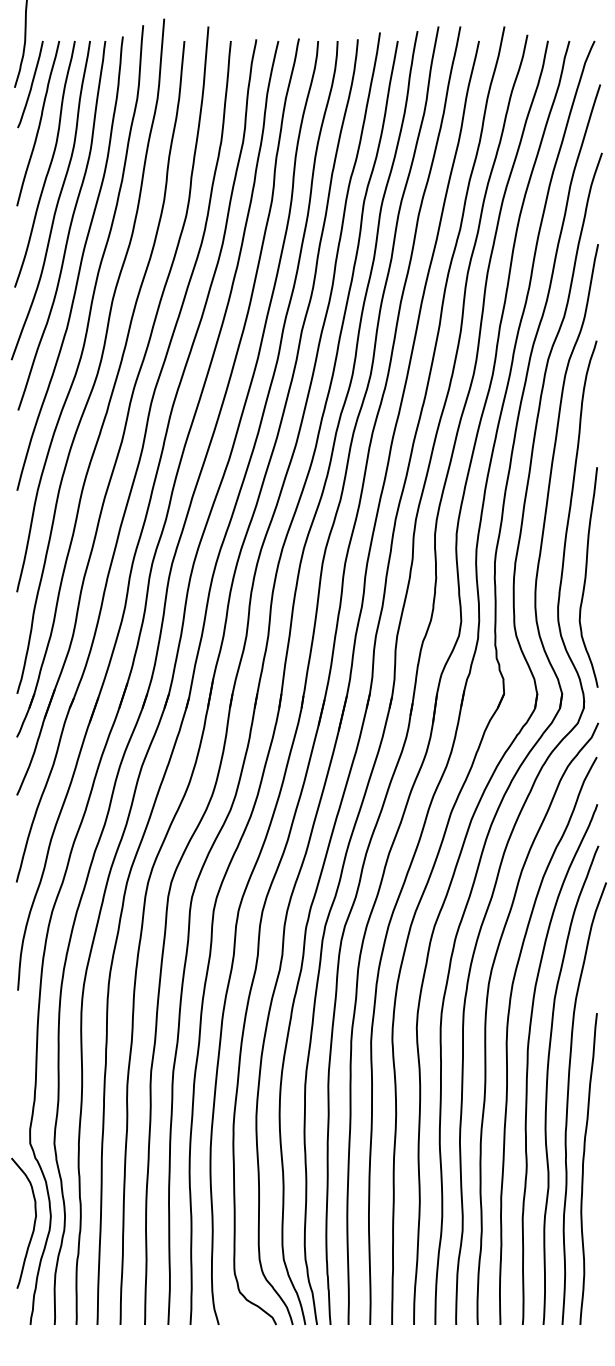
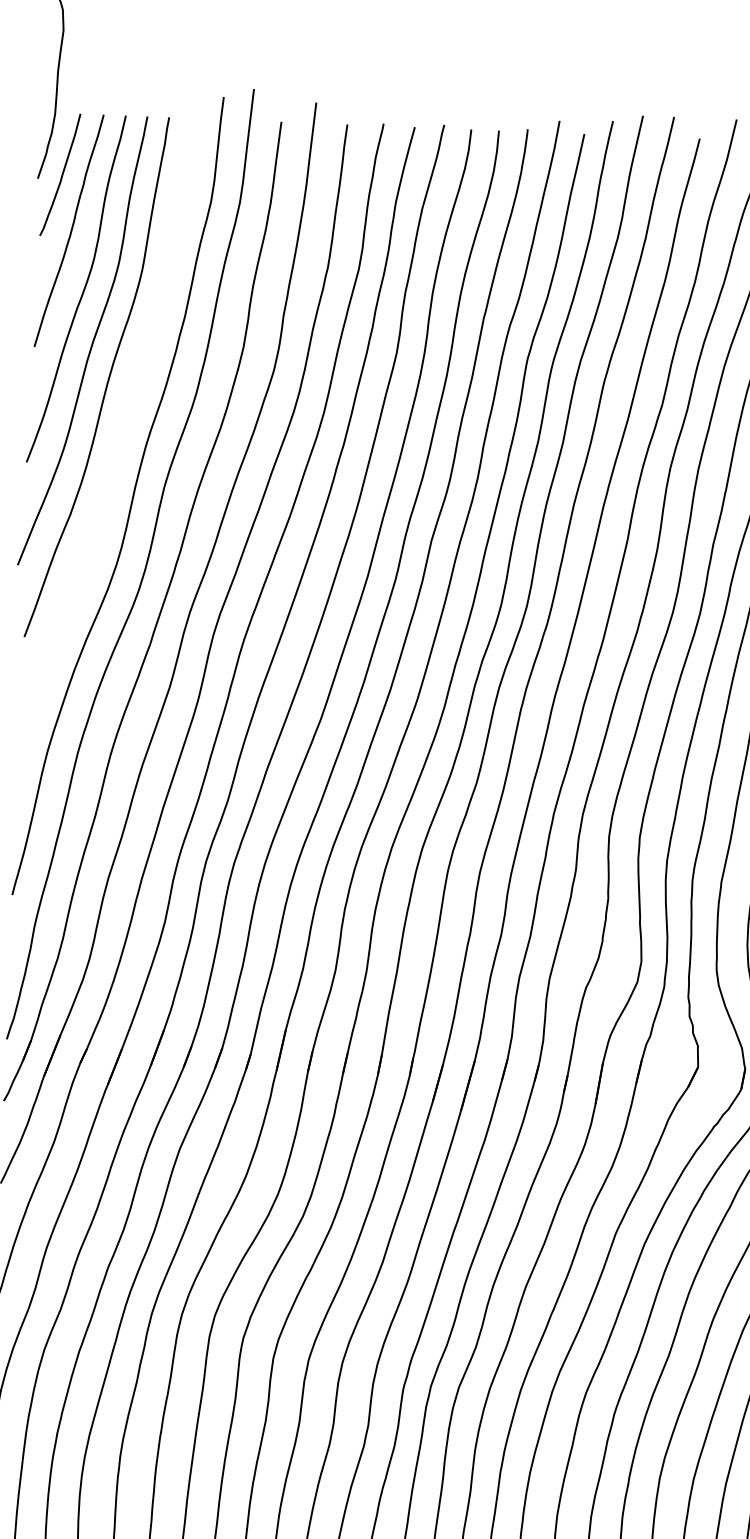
curve: (79, 264) -> (119, 433), removed

